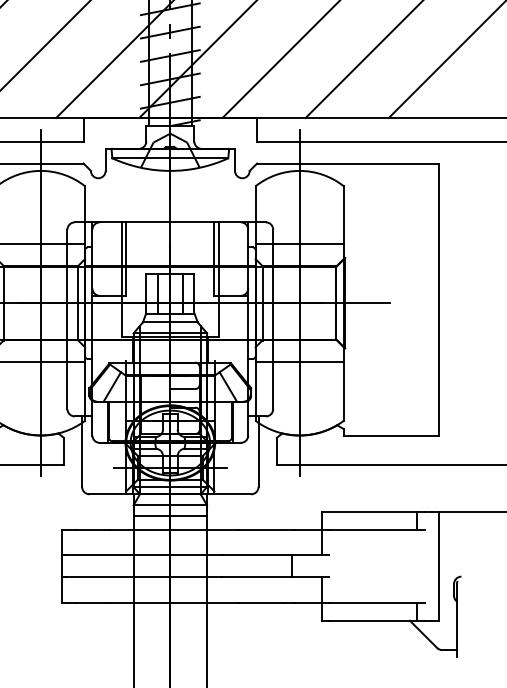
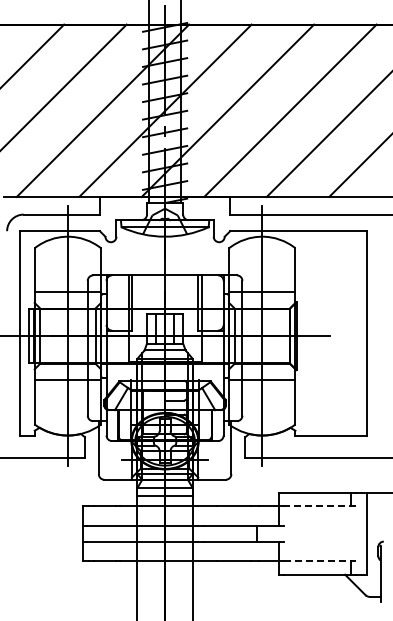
line: (377, 529) -> (320, 506), solid -> dashed
line: (377, 603) -> (320, 561), solid -> dashed

